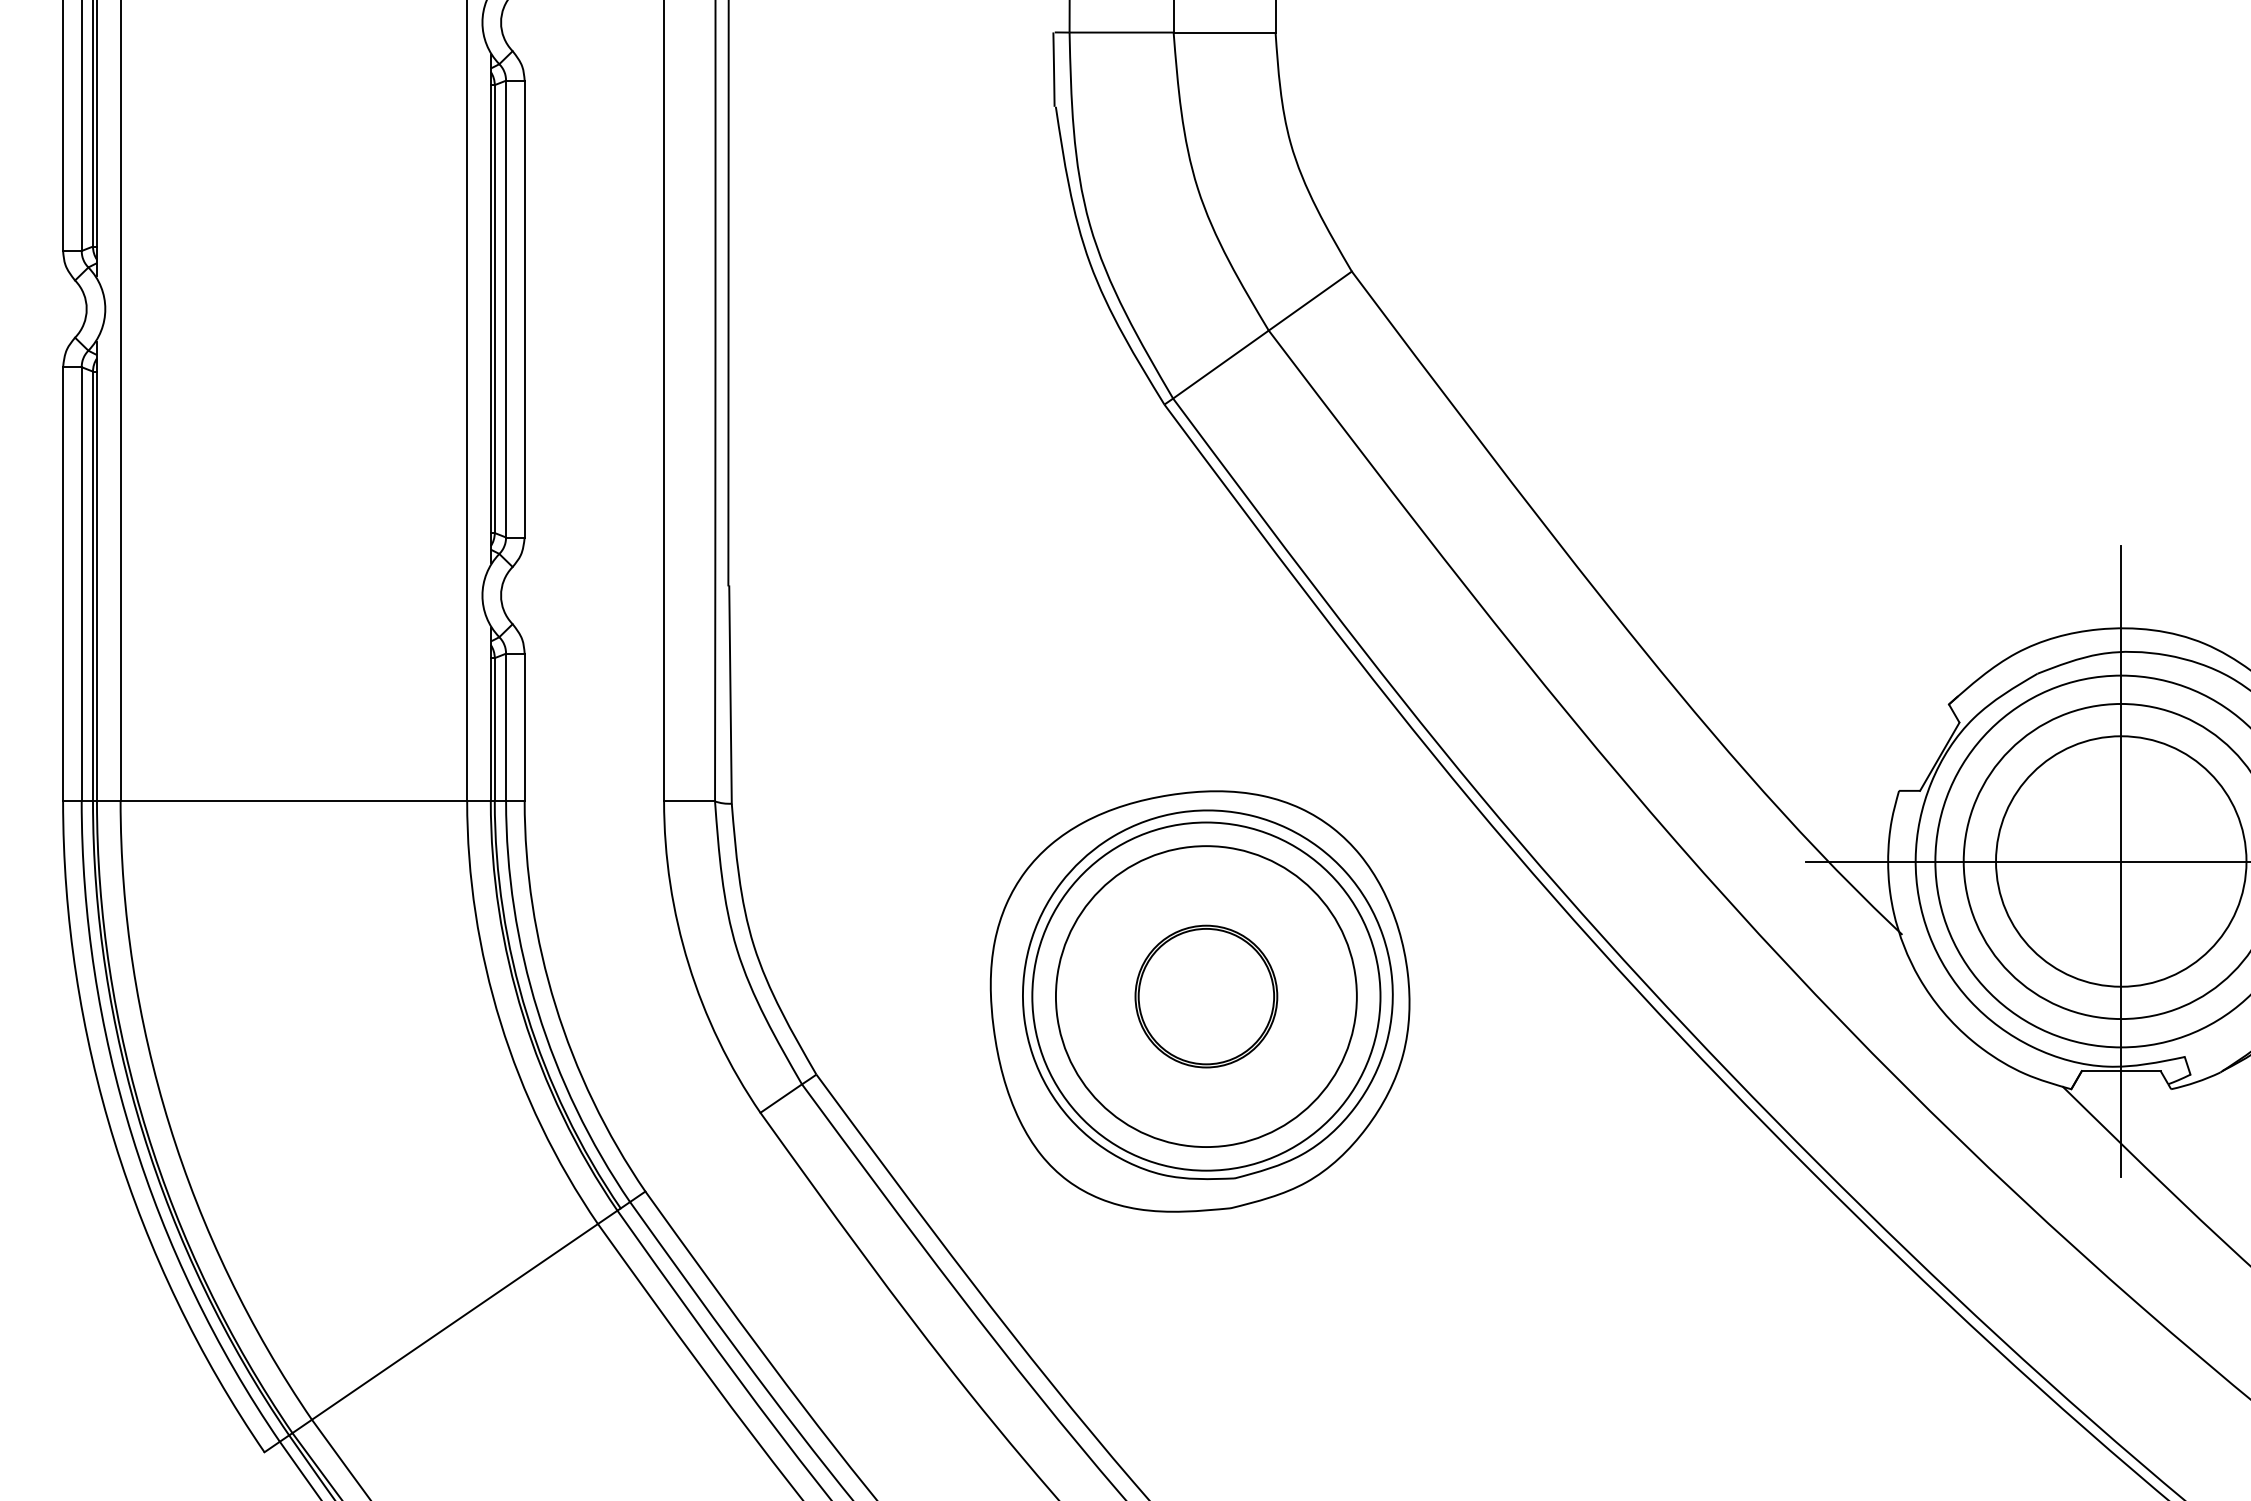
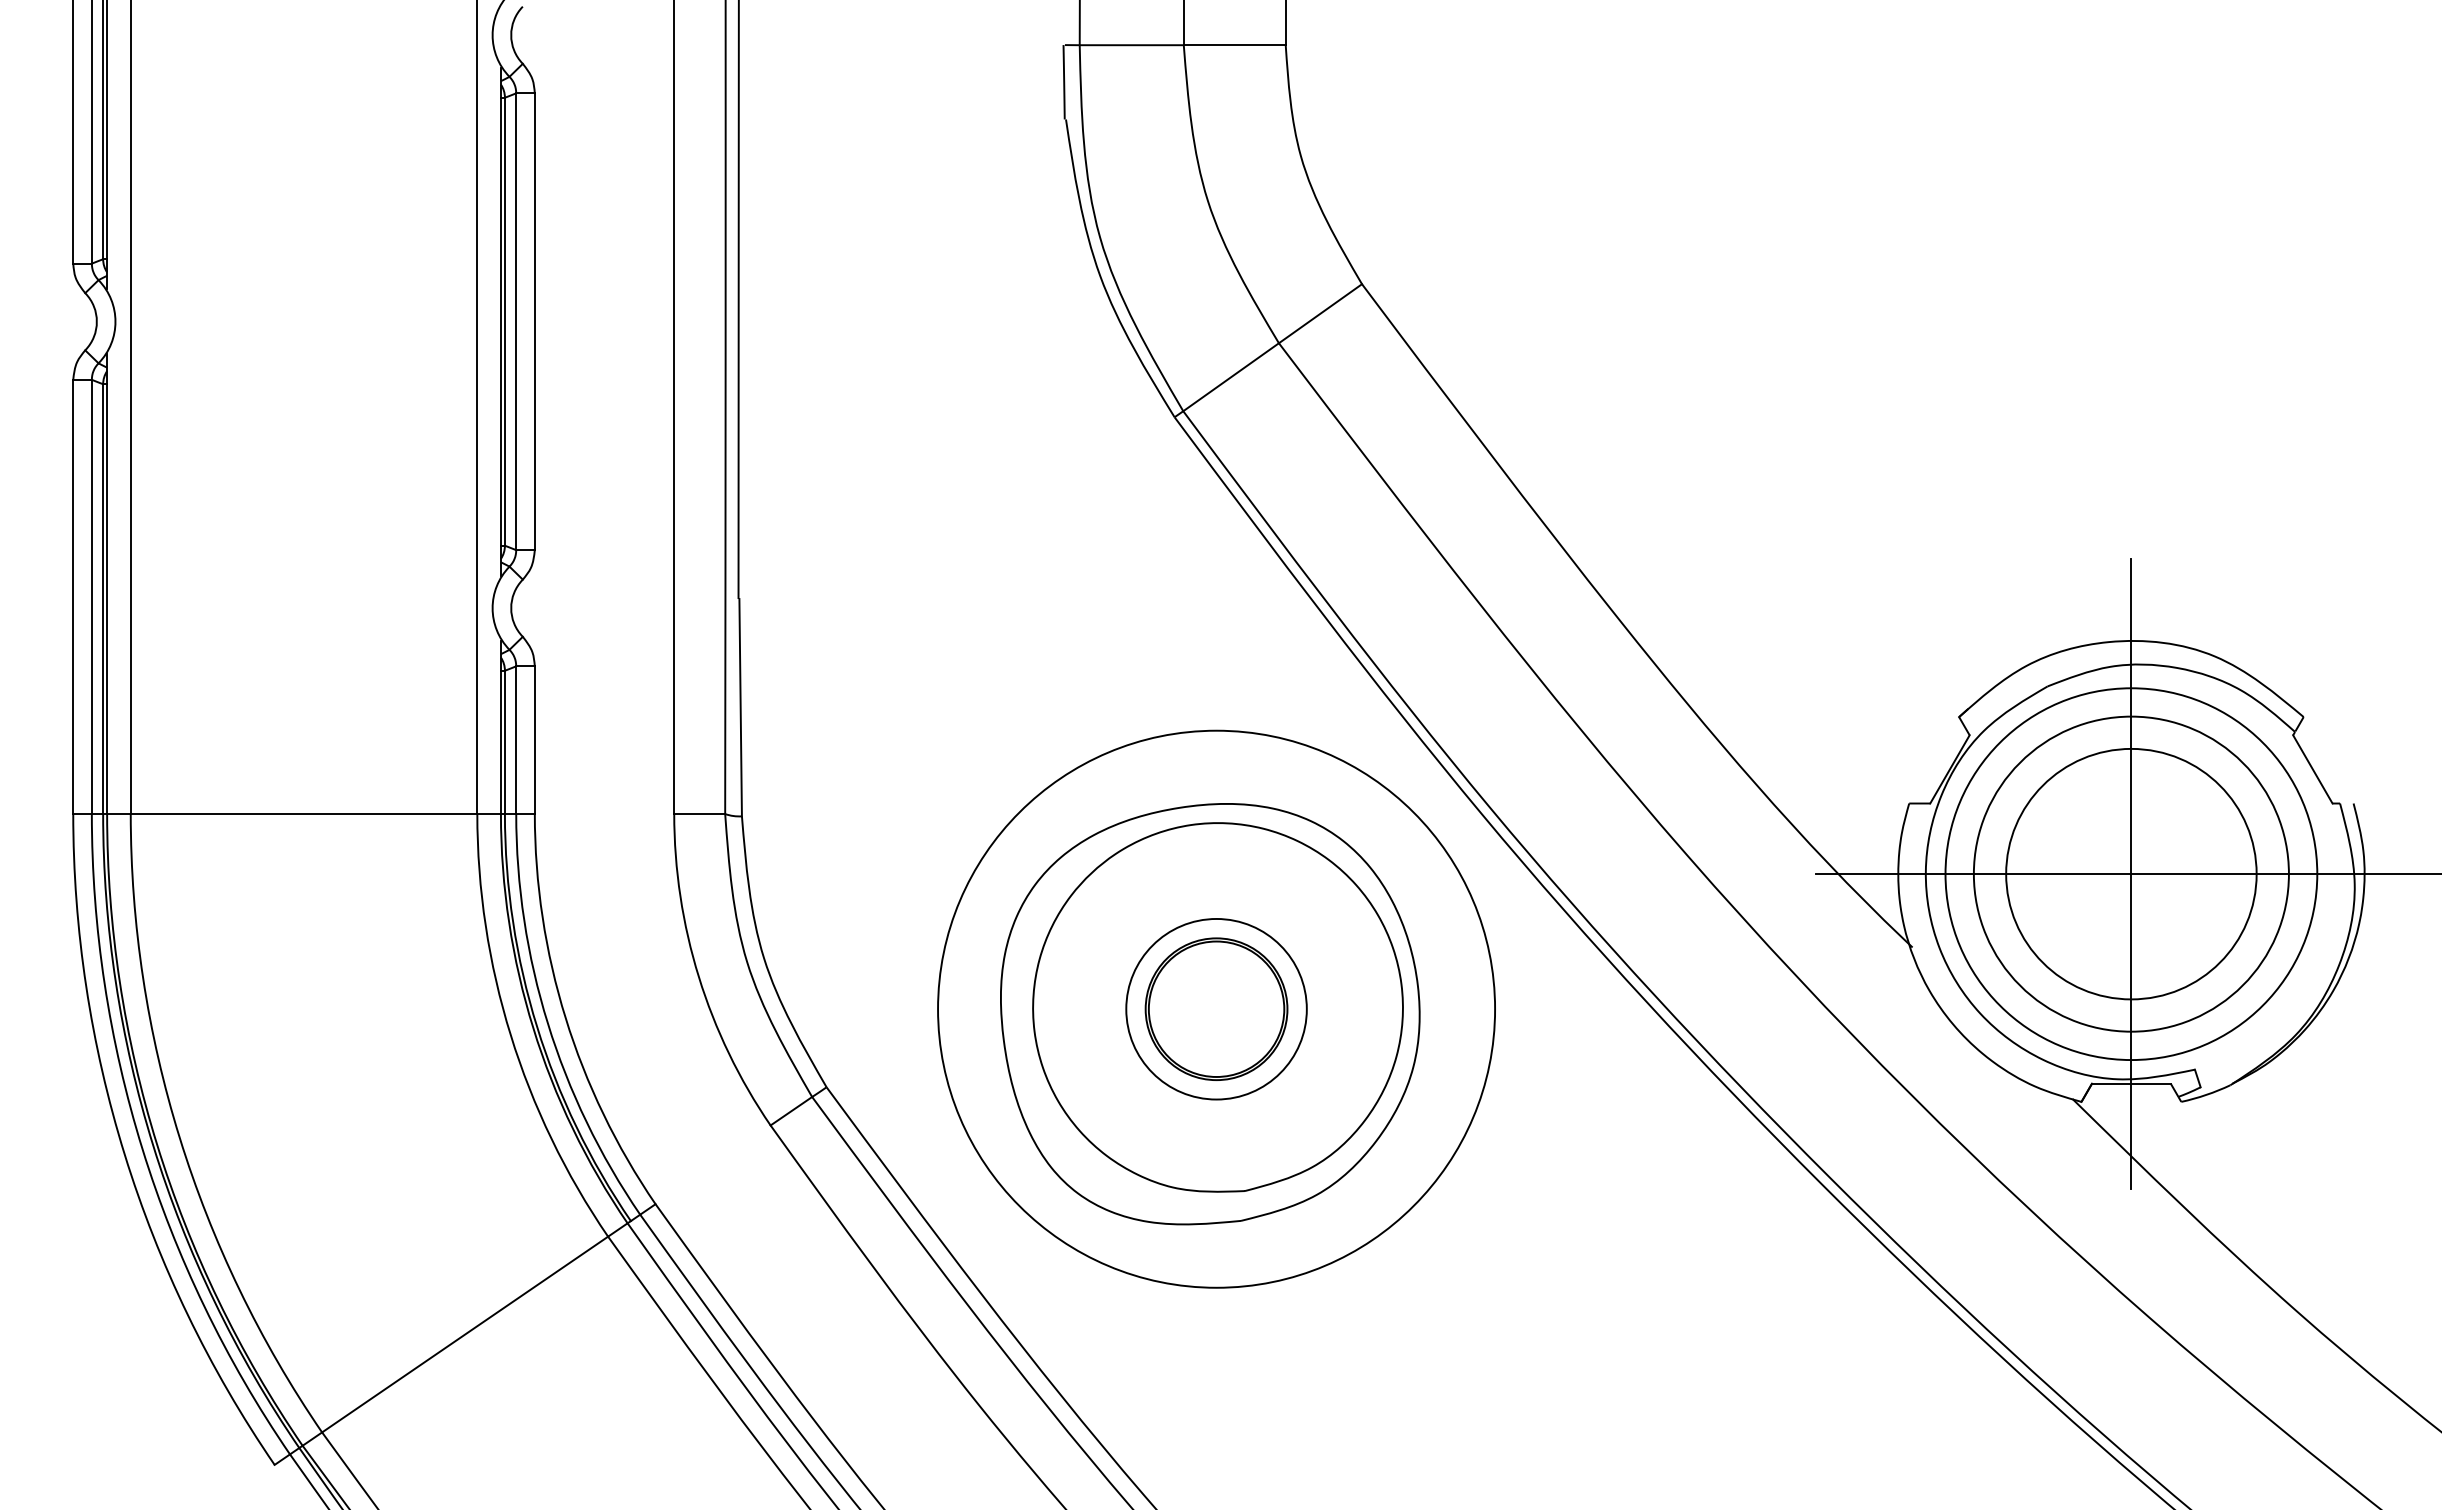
circle: (1206, 995) -> (1216, 1008), size x0.6
circle: (1206, 996) -> (1216, 1009), size x1.6

